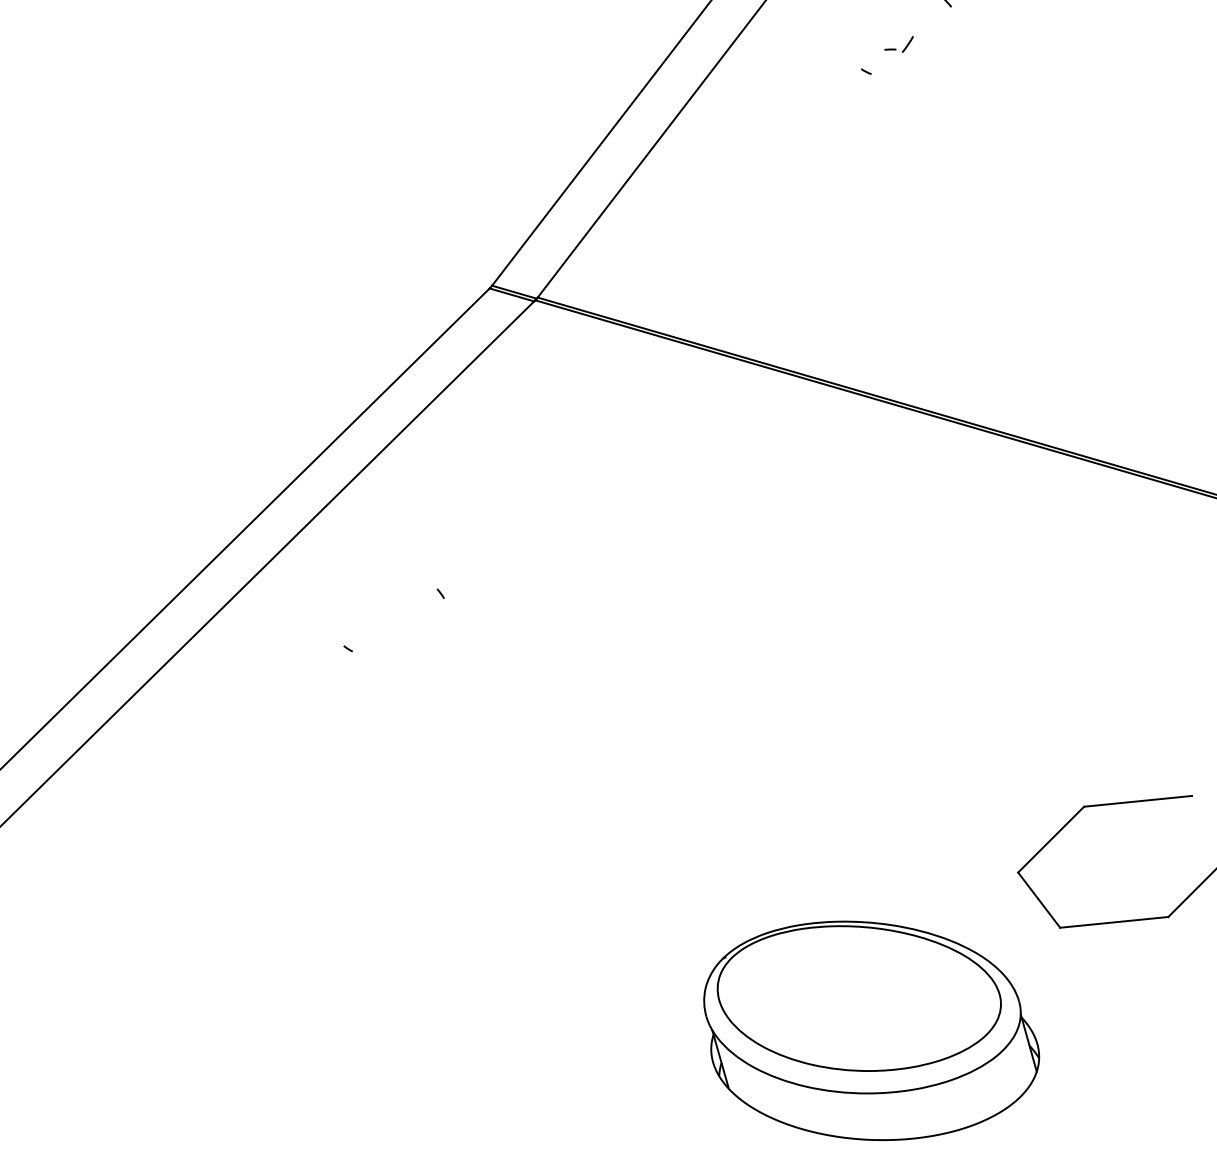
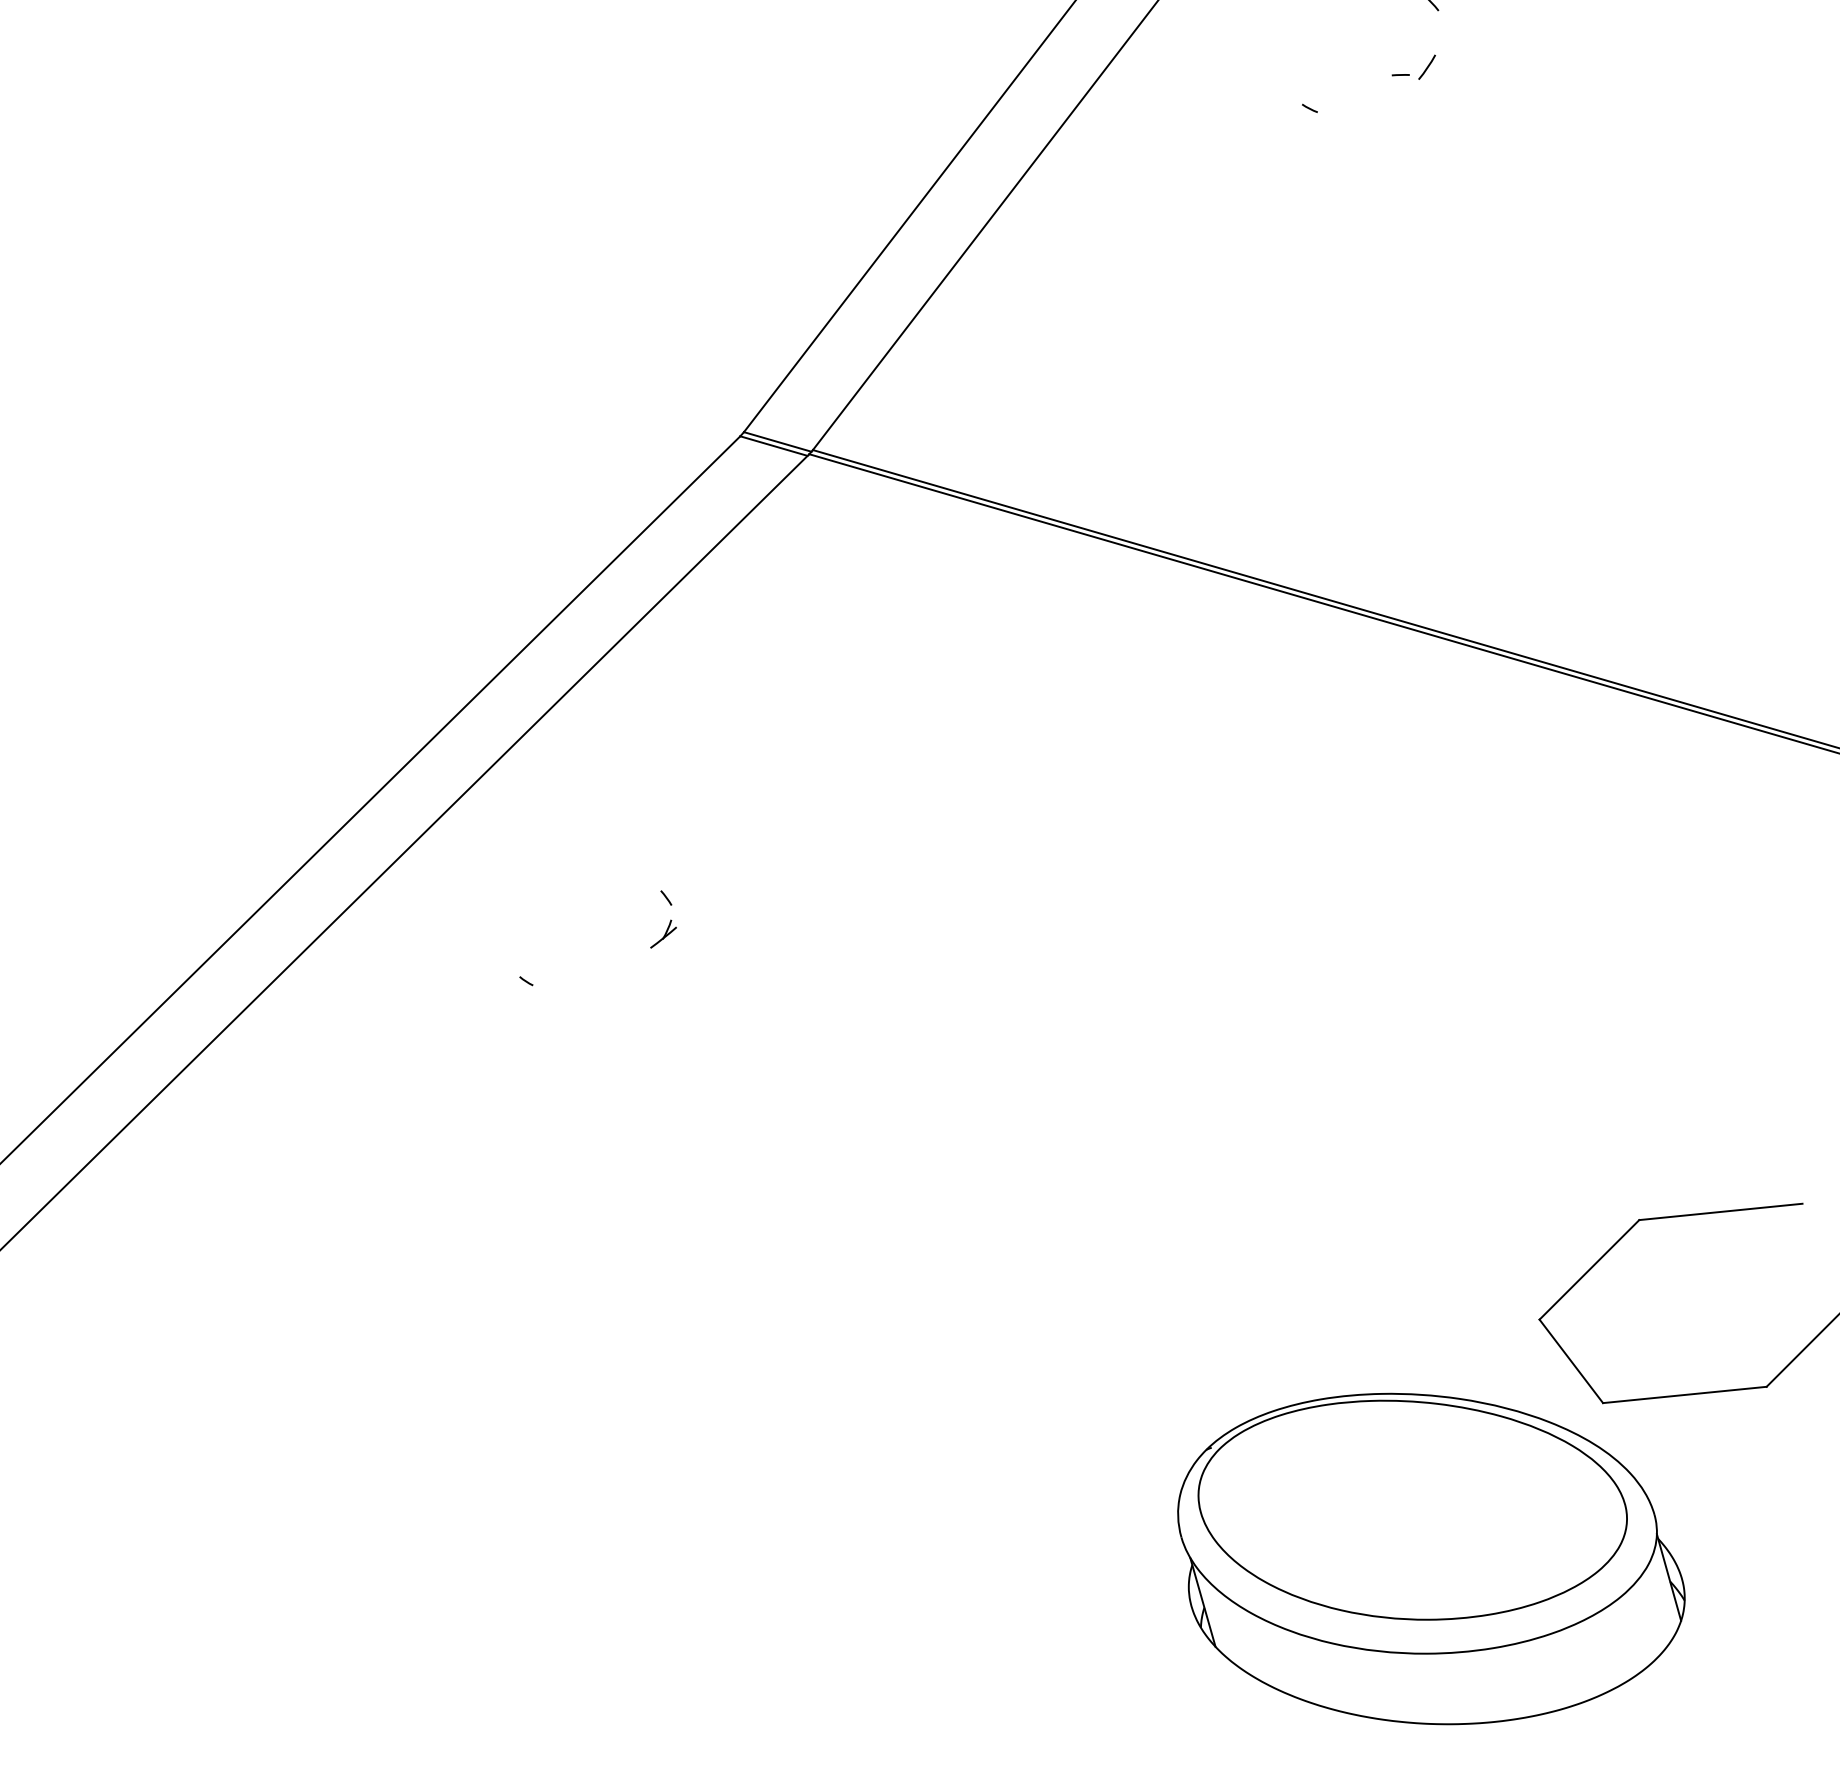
part: (898, 44) -> (1413, 67), moved
part: (438, 617) -> (662, 933), added
part: (871, 1030) -> (1431, 1558), moved

